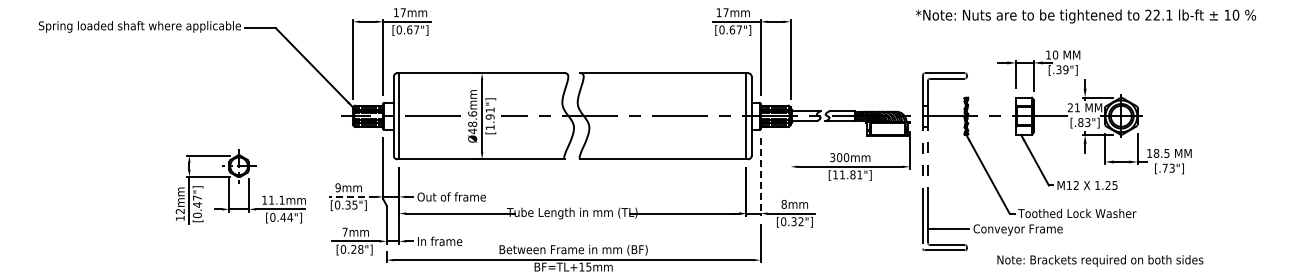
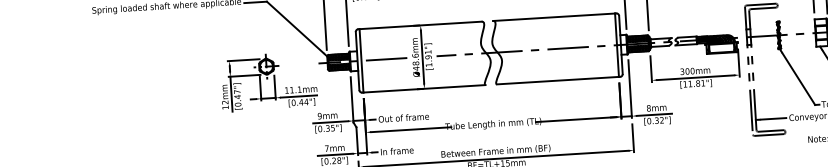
line: (790, 151) -> (651, 69), added
line: (760, 177) -> (630, 89), dashed -> solid
part: (240, 186) -> (268, 81), moved
line: (352, 196) -> (330, 121), dashed -> solid

